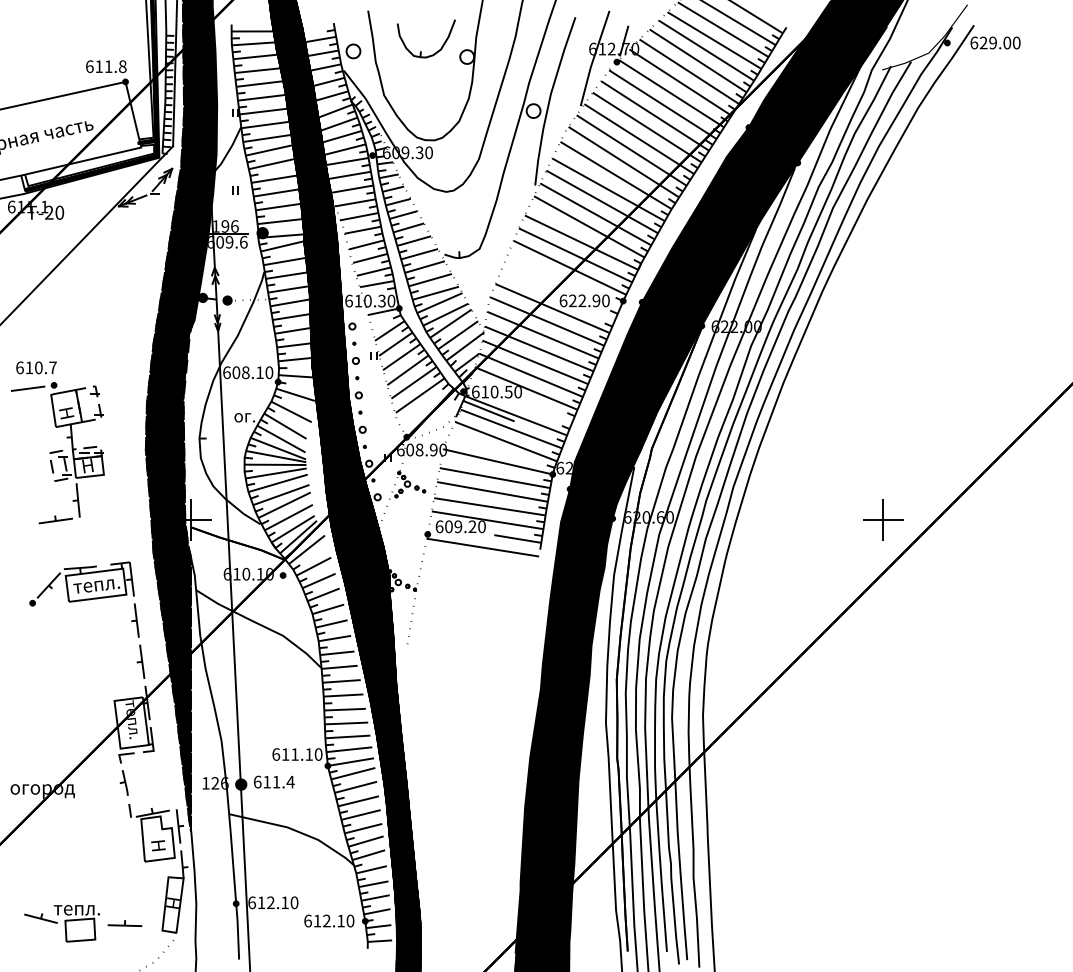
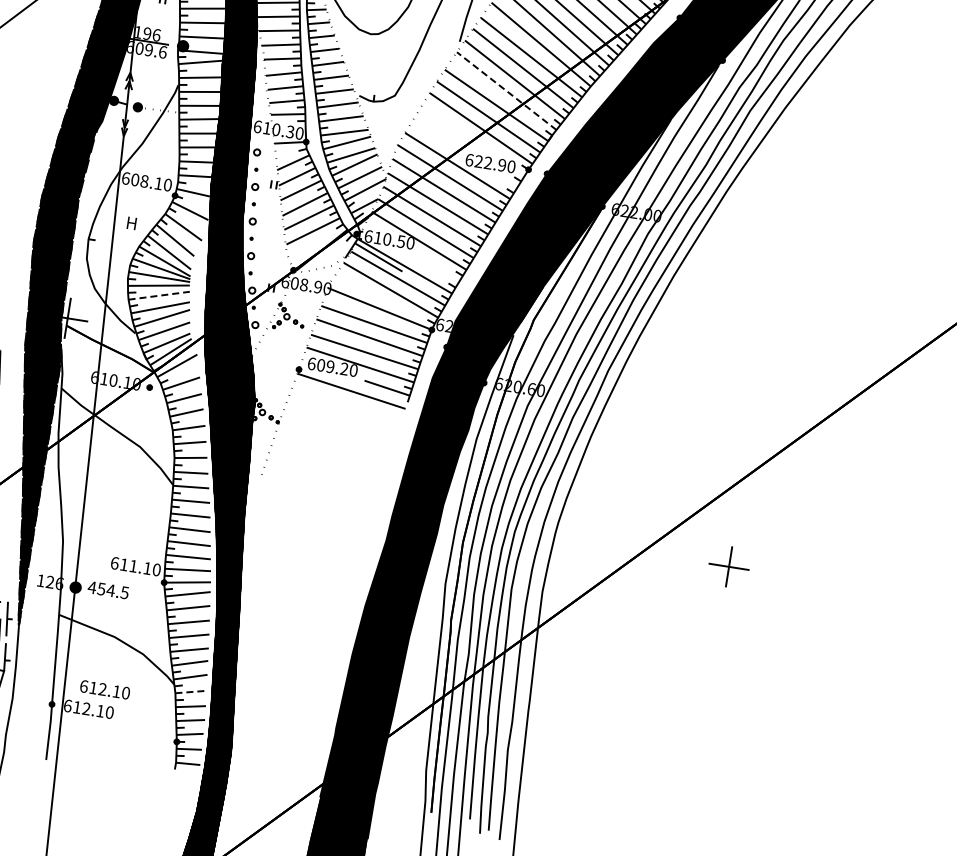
line: (588, 226) -> (505, 90), solid -> dashed
text: (244, 416) -> (136, 224), ог. -> Н
line: (278, 483) -> (159, 295), solid -> dashed
part: (883, 519) -> (729, 566), moved
text: (273, 781) -> (108, 589), 611.4 -> 454.5
line: (371, 869) -> (191, 691), solid -> dashed
text: (329, 920) -> (105, 689), moved

